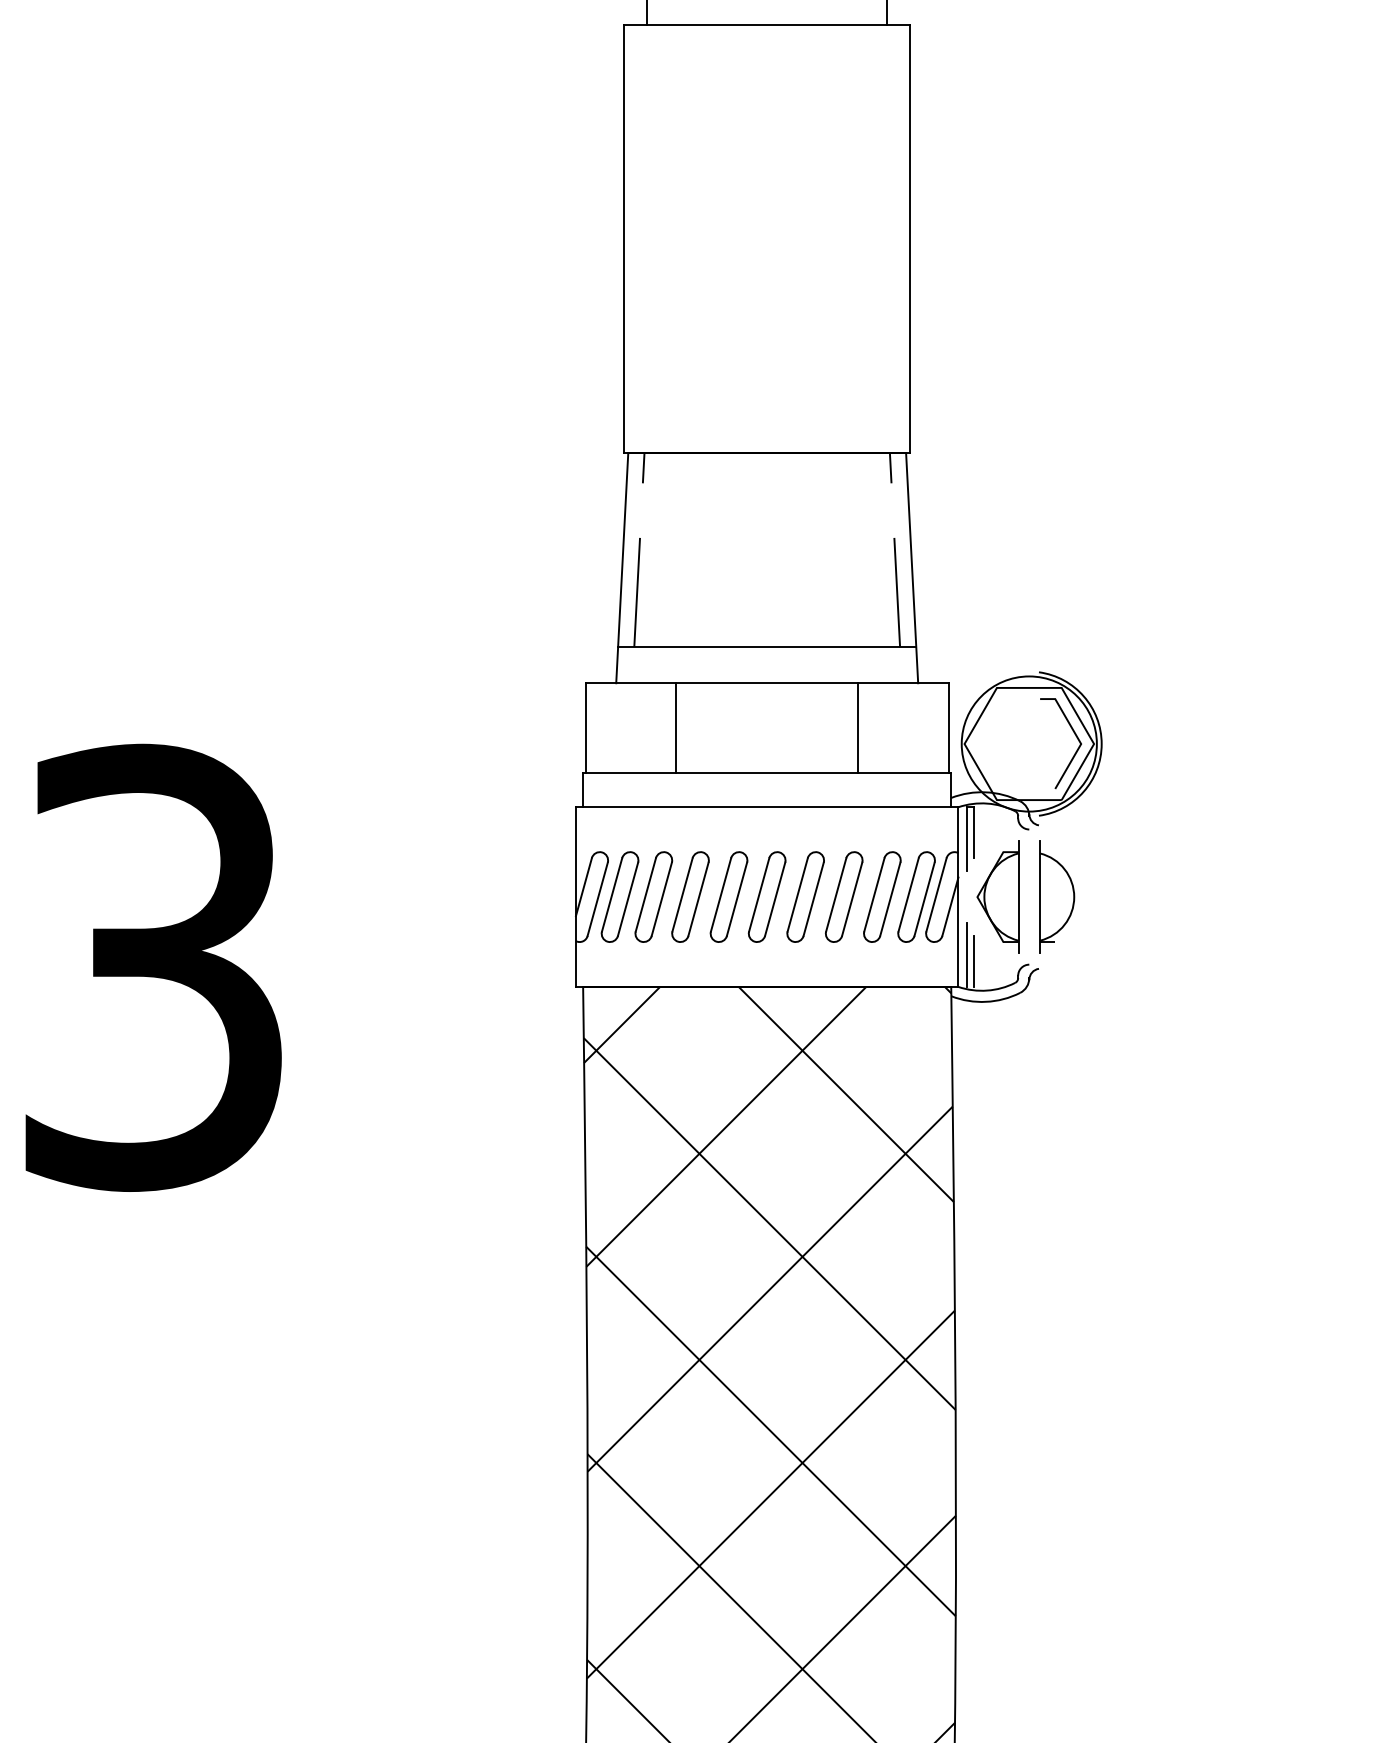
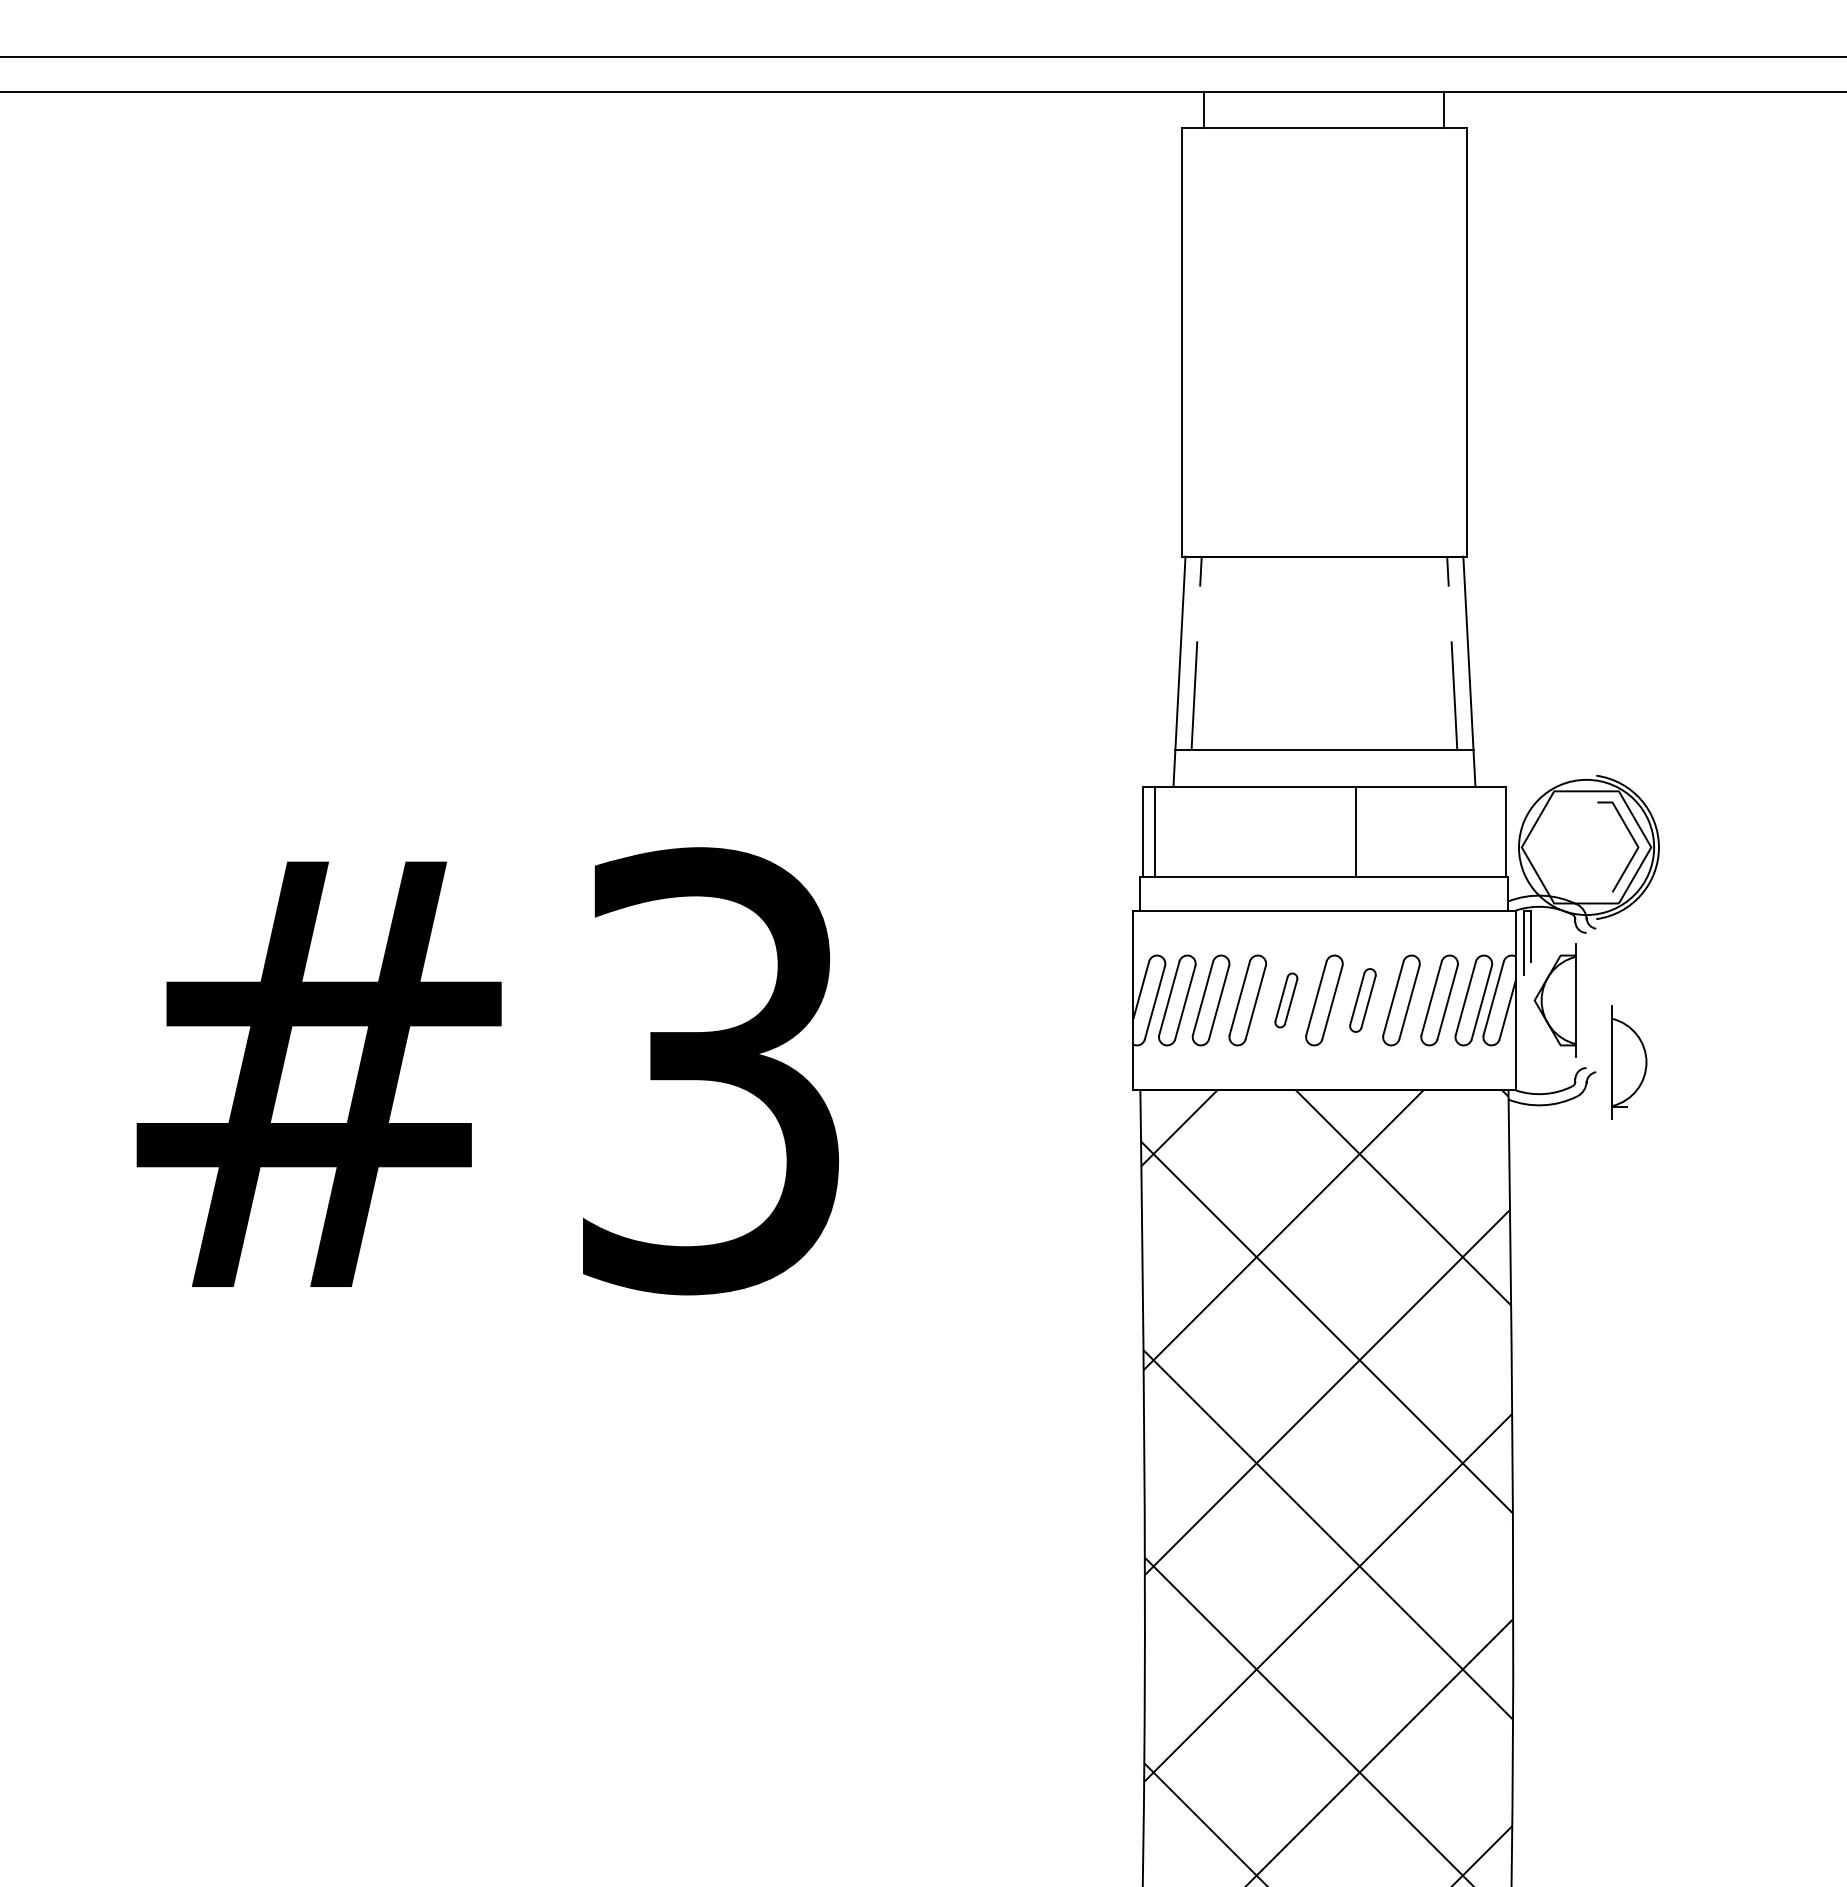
line: (676, 728) -> (1154, 831), moved
line: (858, 728) -> (1356, 831), moved
part: (729, 897) -> (1286, 1000), size x0.6
part: (805, 897) -> (1362, 1000), size x0.7
part: (1057, 897) -> (1629, 1062), moved
line: (967, 955) -> (1524, 1058), removed
line: (974, 961) -> (1531, 1064), removed

